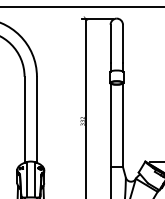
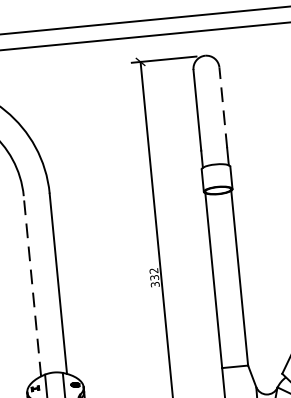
line: (122, 43) -> (222, 106), solid -> dashed
line: (24, 119) -> (32, 285), solid -> dashed

